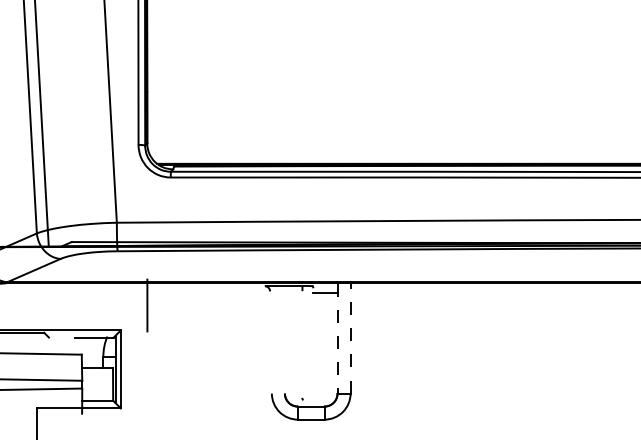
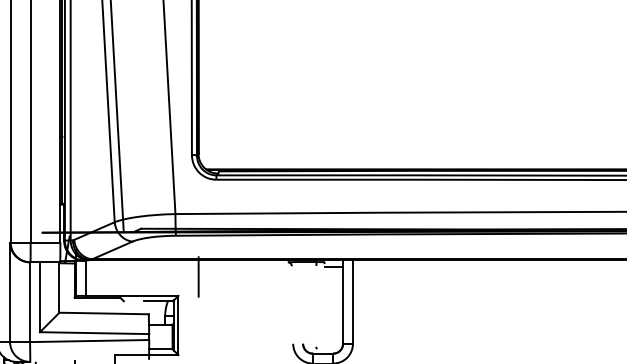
line: (338, 339) -> (343, 302), dashed -> solid
line: (349, 339) -> (352, 302), dashed -> solid

